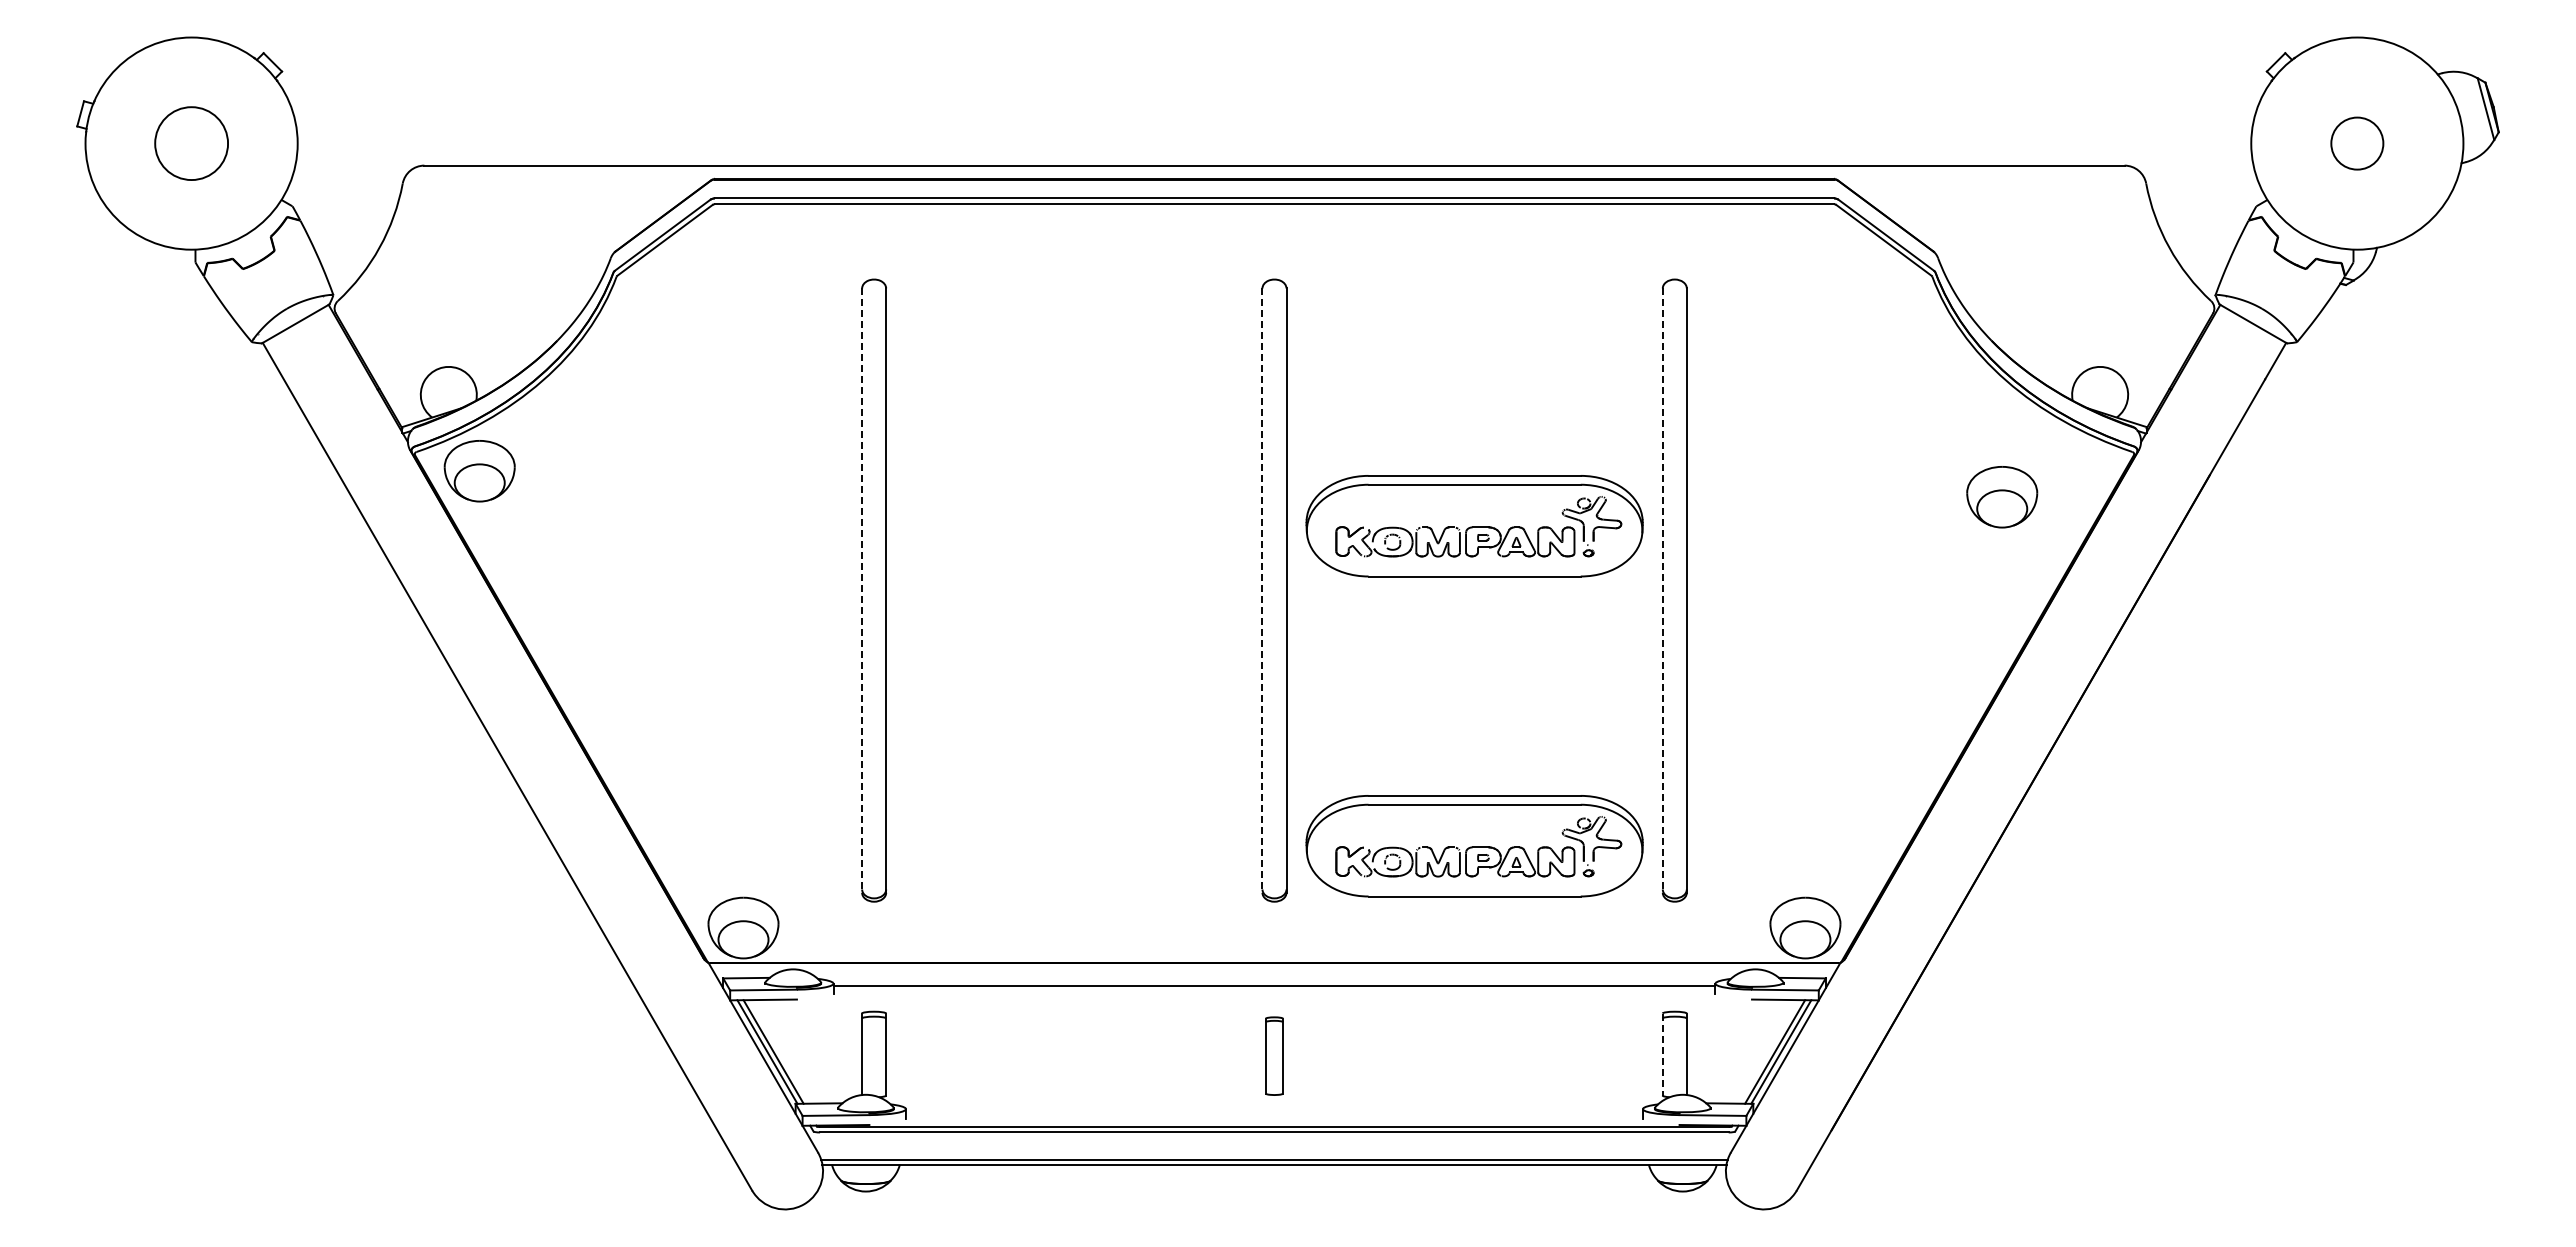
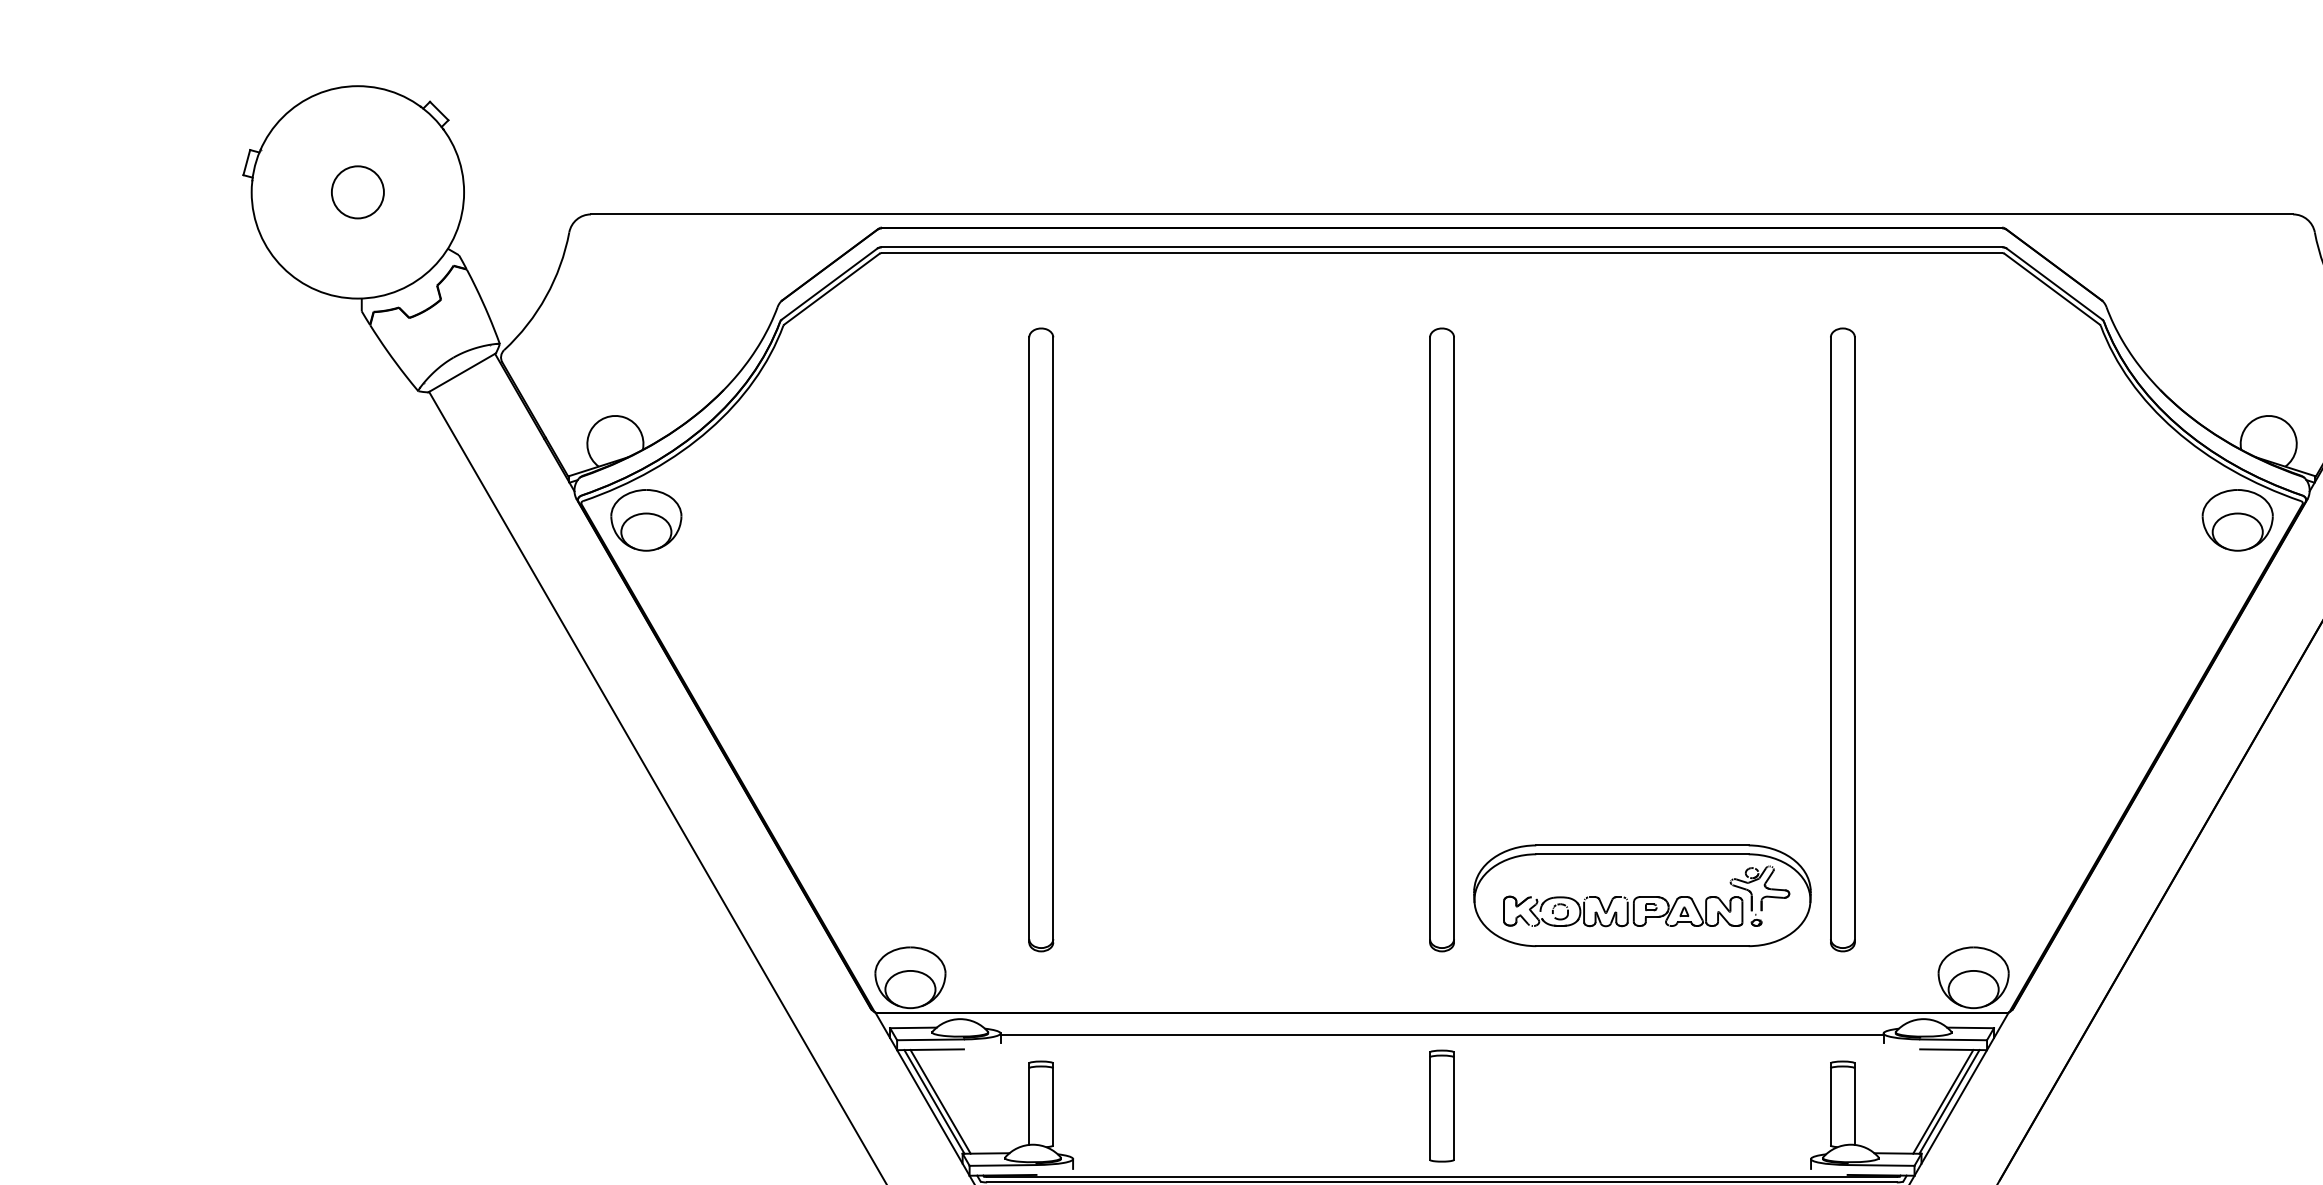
circle: (191, 143) -> (357, 192), size x0.71
part: (2002, 497) -> (2238, 520), moved
part: (1474, 526) -> (1642, 575), removed
line: (862, 591) -> (1029, 640), dashed -> solid
line: (1262, 591) -> (1430, 640), dashed -> solid
line: (1662, 591) -> (1830, 640), dashed -> solid
part: (1274, 1055) -> (1442, 1105), size x1.43
line: (1662, 1055) -> (1830, 1105), dashed -> solid

